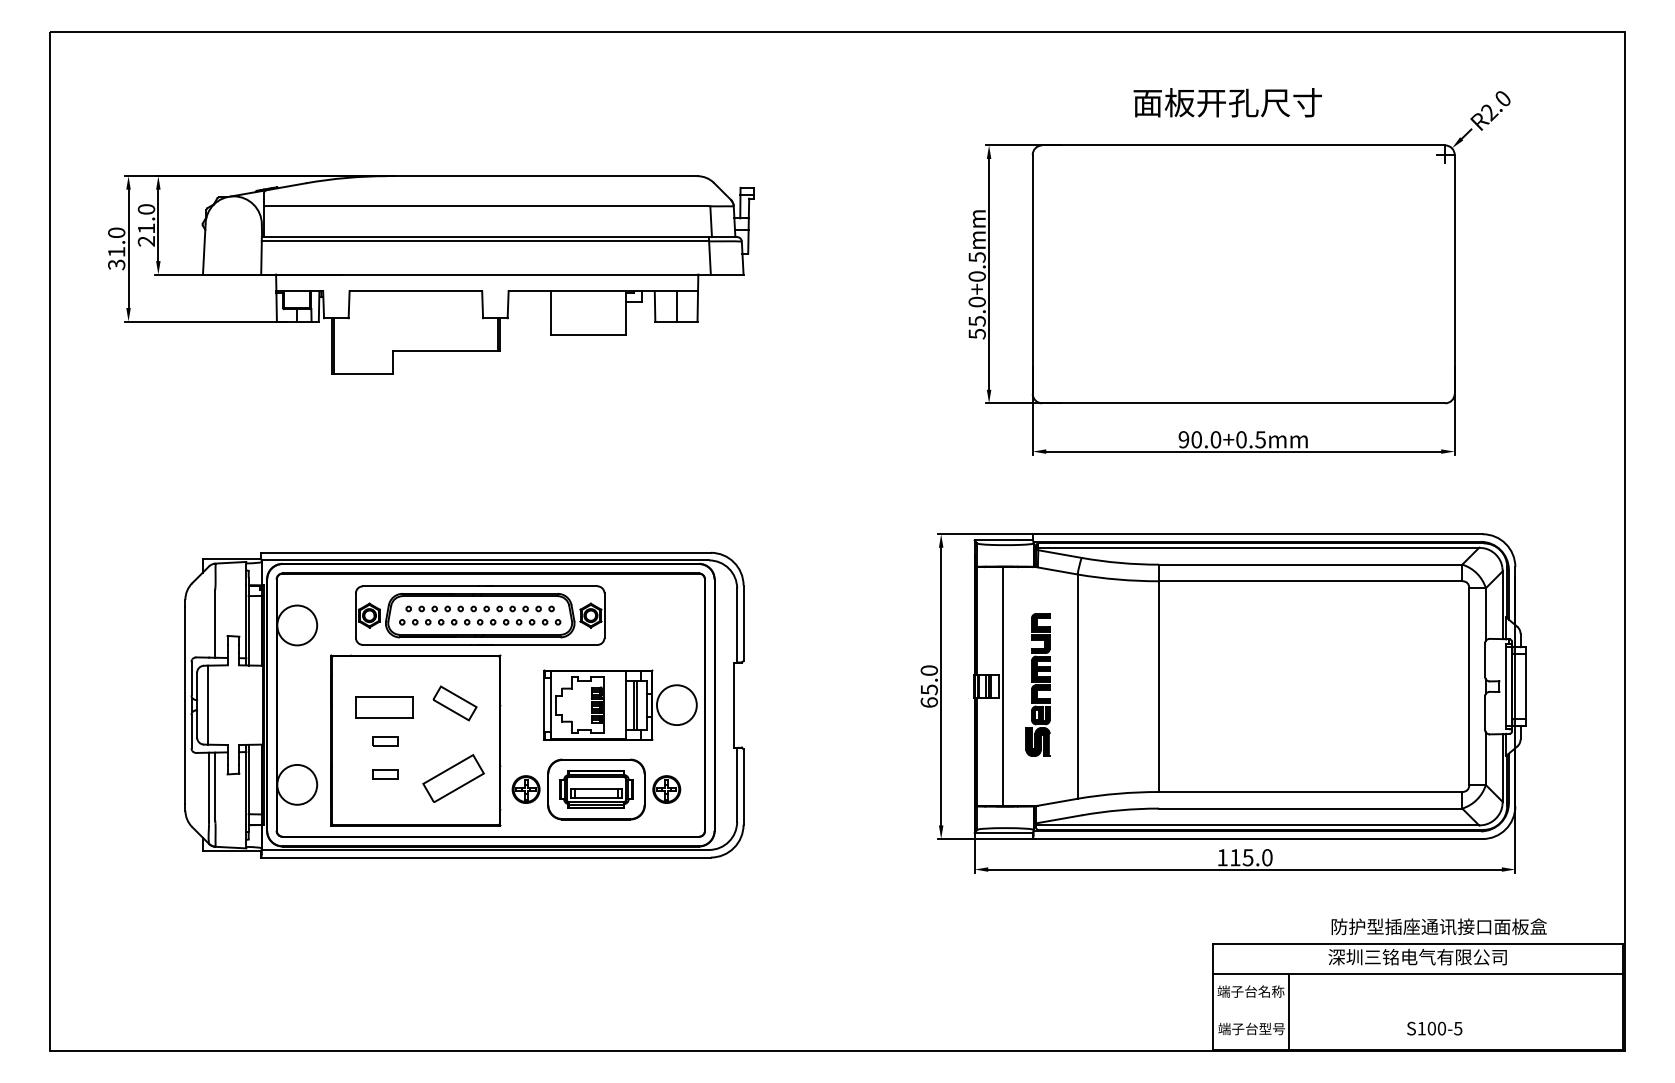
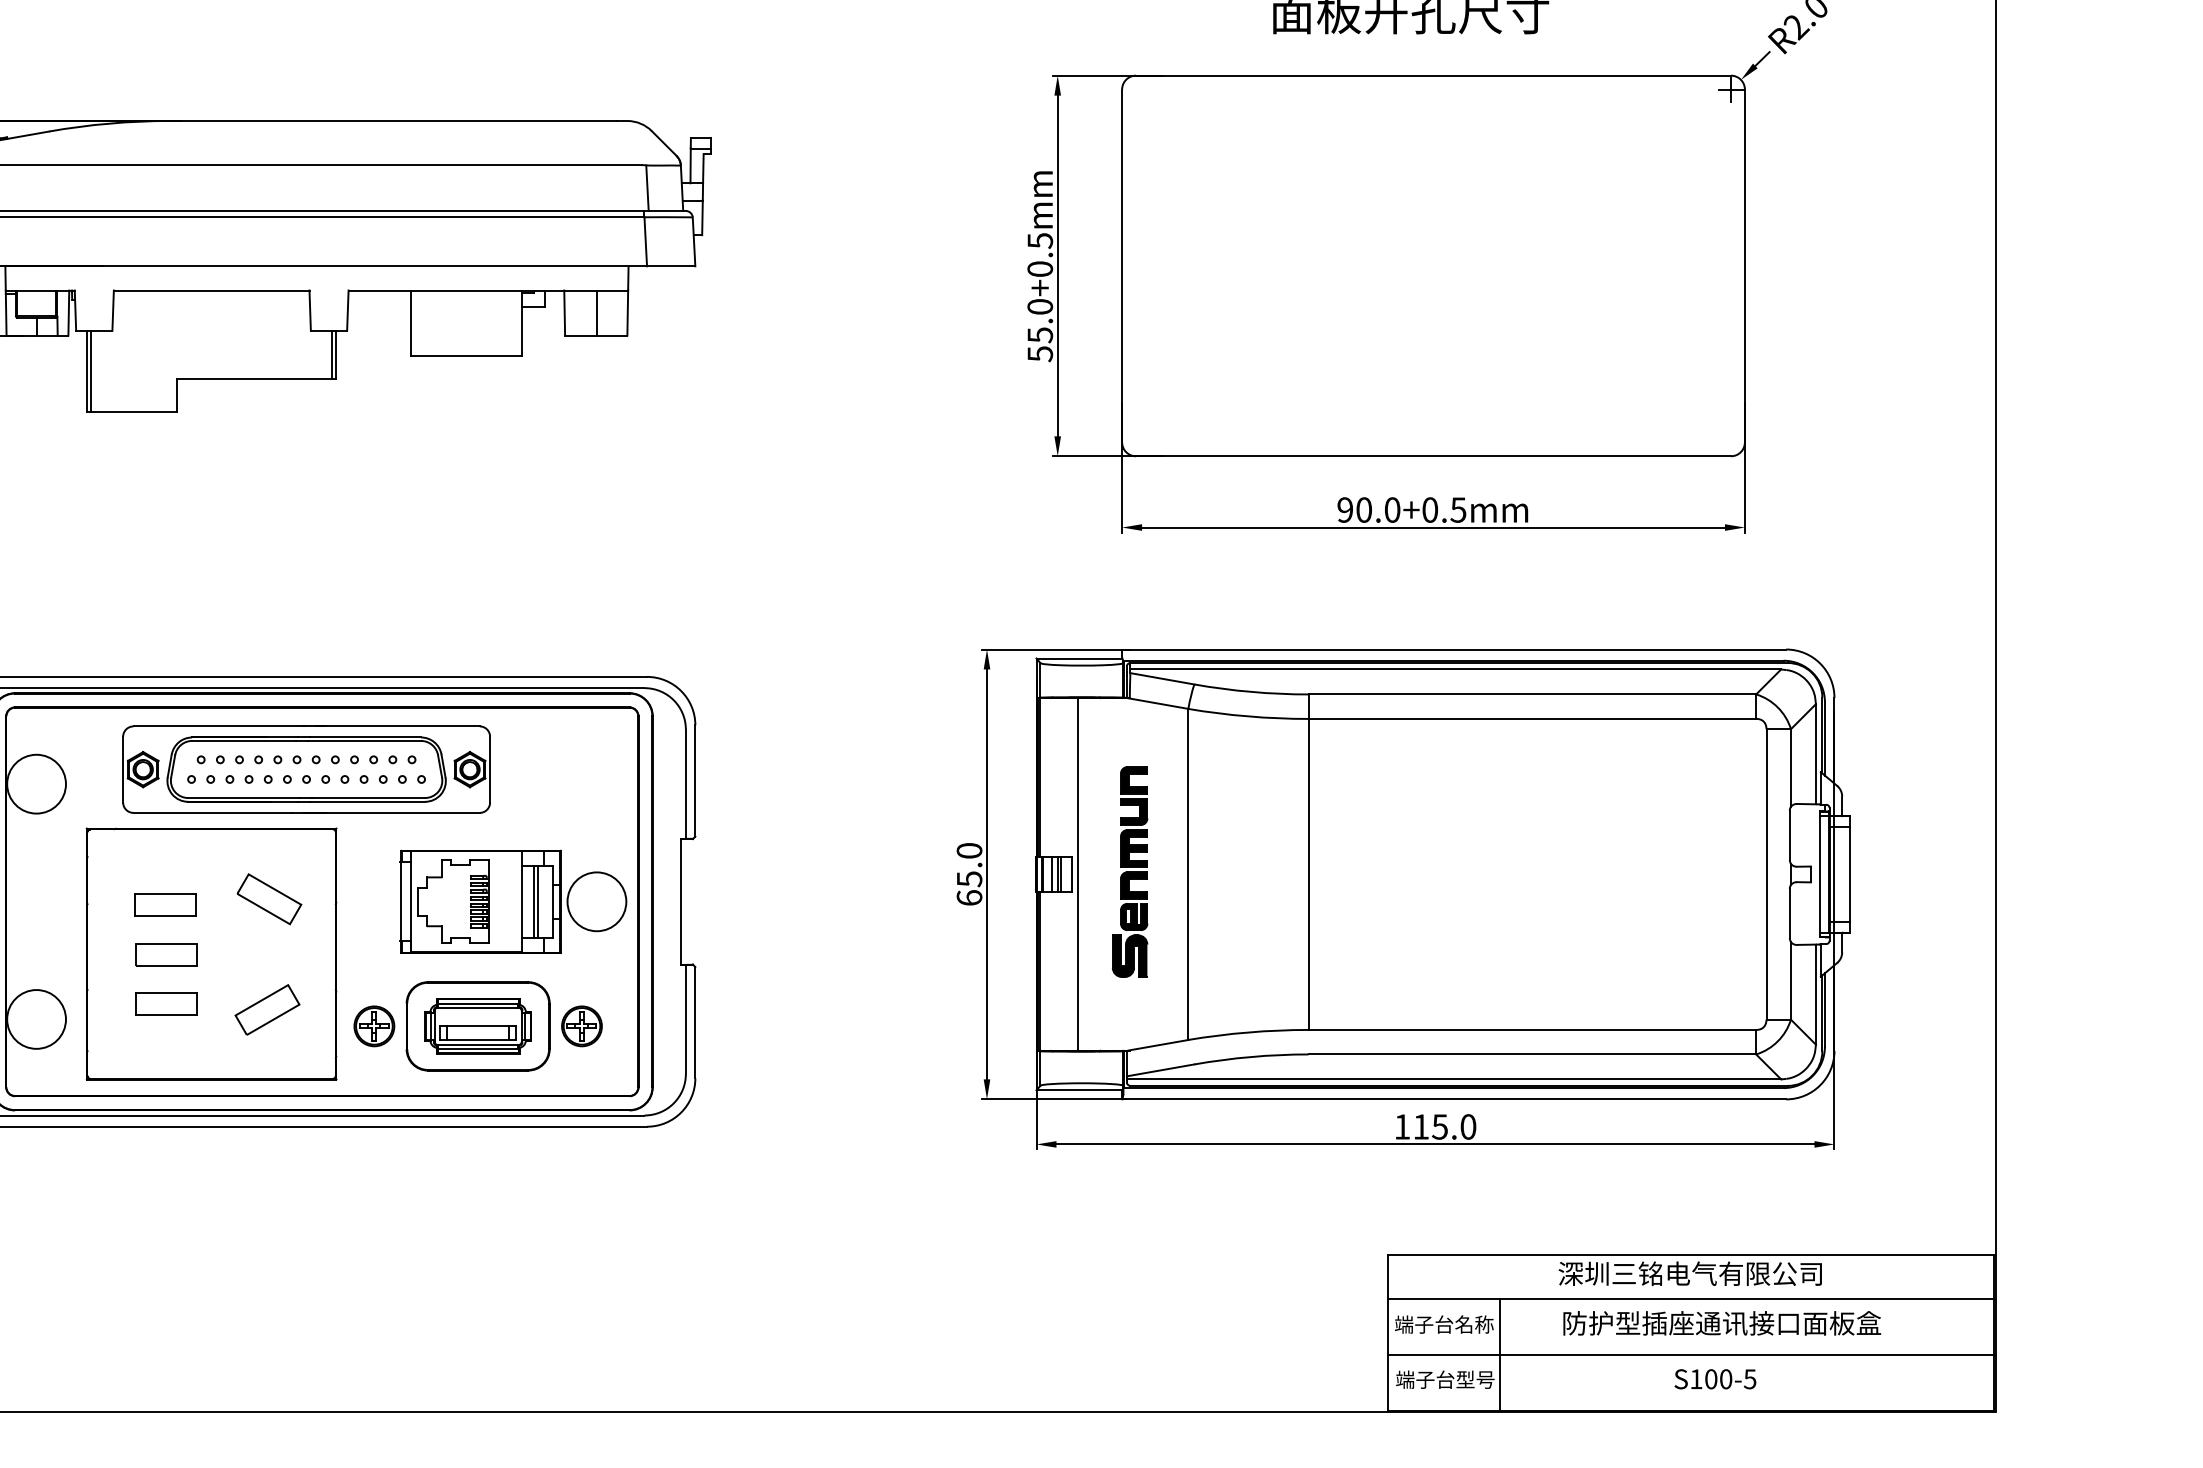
part: (384, 707) -> (165, 905), size x0.71
part: (385, 741) -> (166, 955), size x1.67
part: (385, 774) -> (166, 1004), size x1.67
part: (453, 777) -> (267, 1008), size x0.71
text: (1438, 926) -> (1721, 1322), moved
line: (1418, 1012) -> (1691, 1355), added

